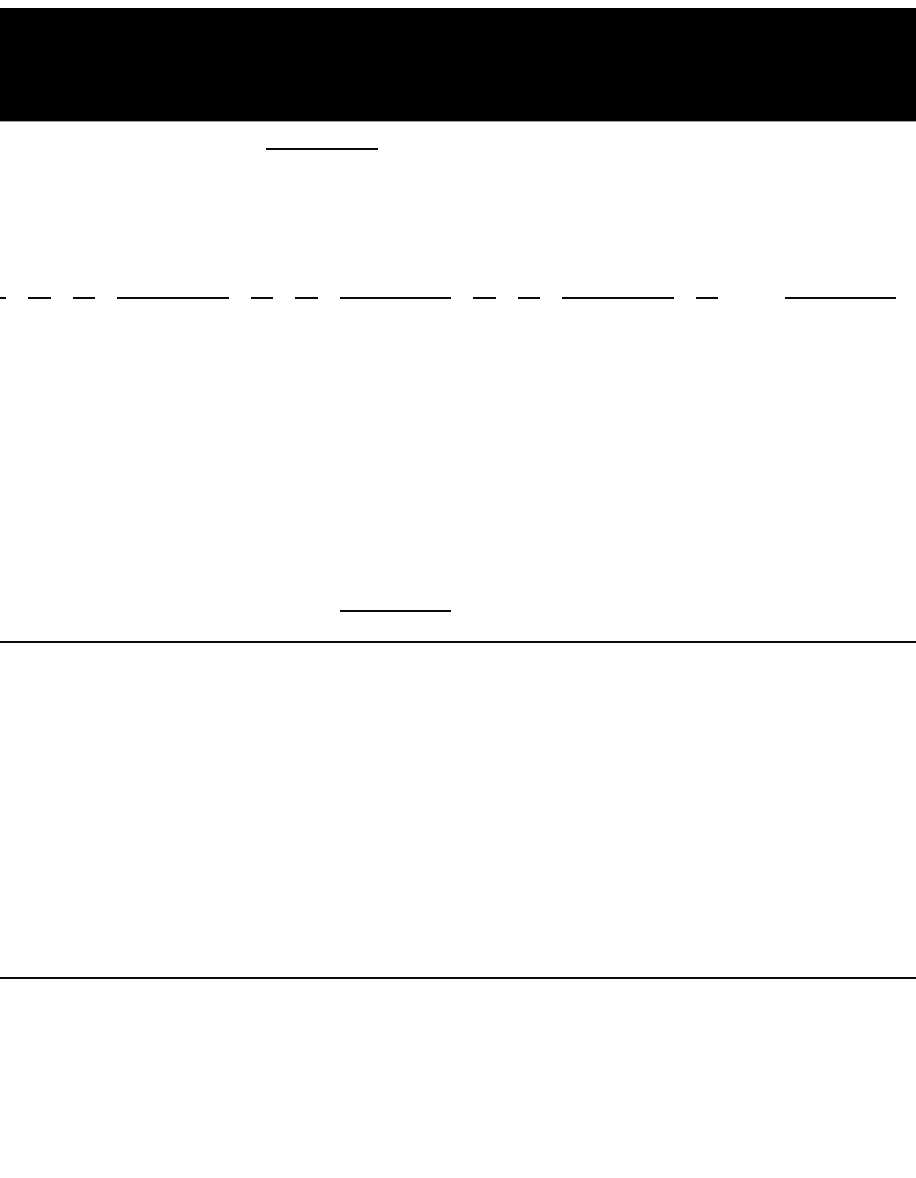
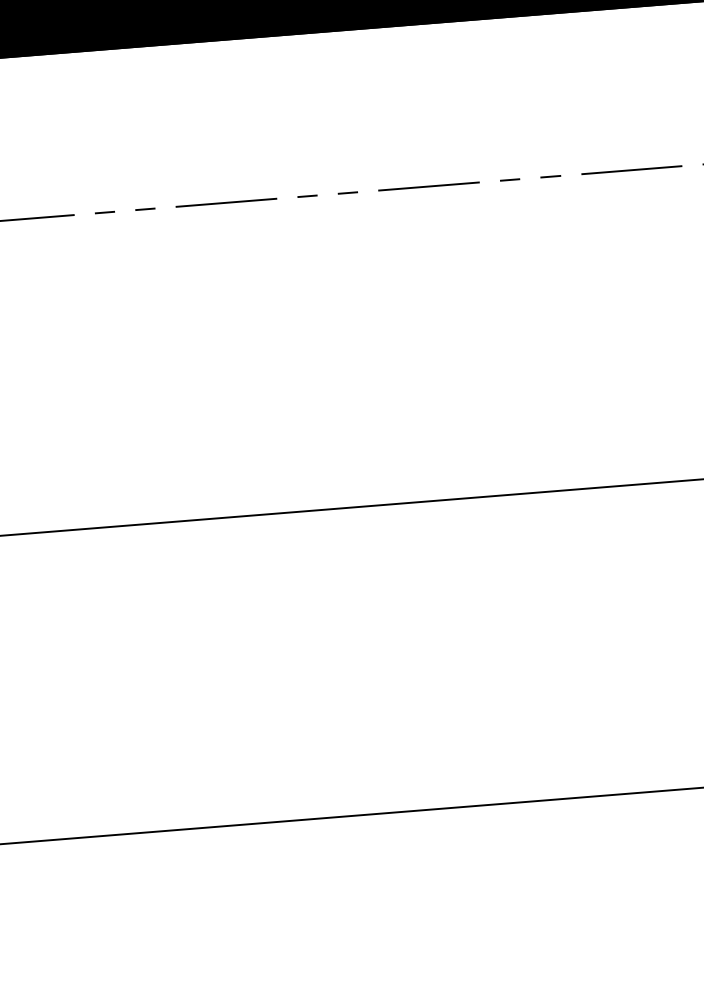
line: (321, 148) -> (147, 71), removed
line: (751, 297) -> (550, 175), added
line: (395, 610) -> (249, 487), removed

